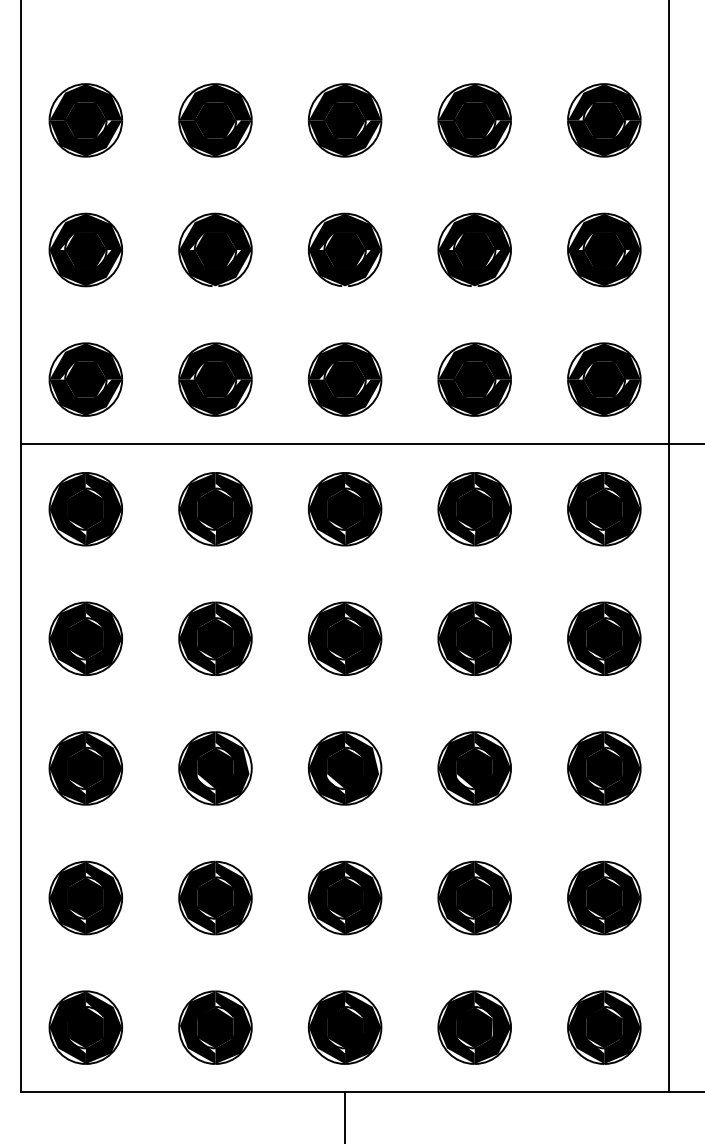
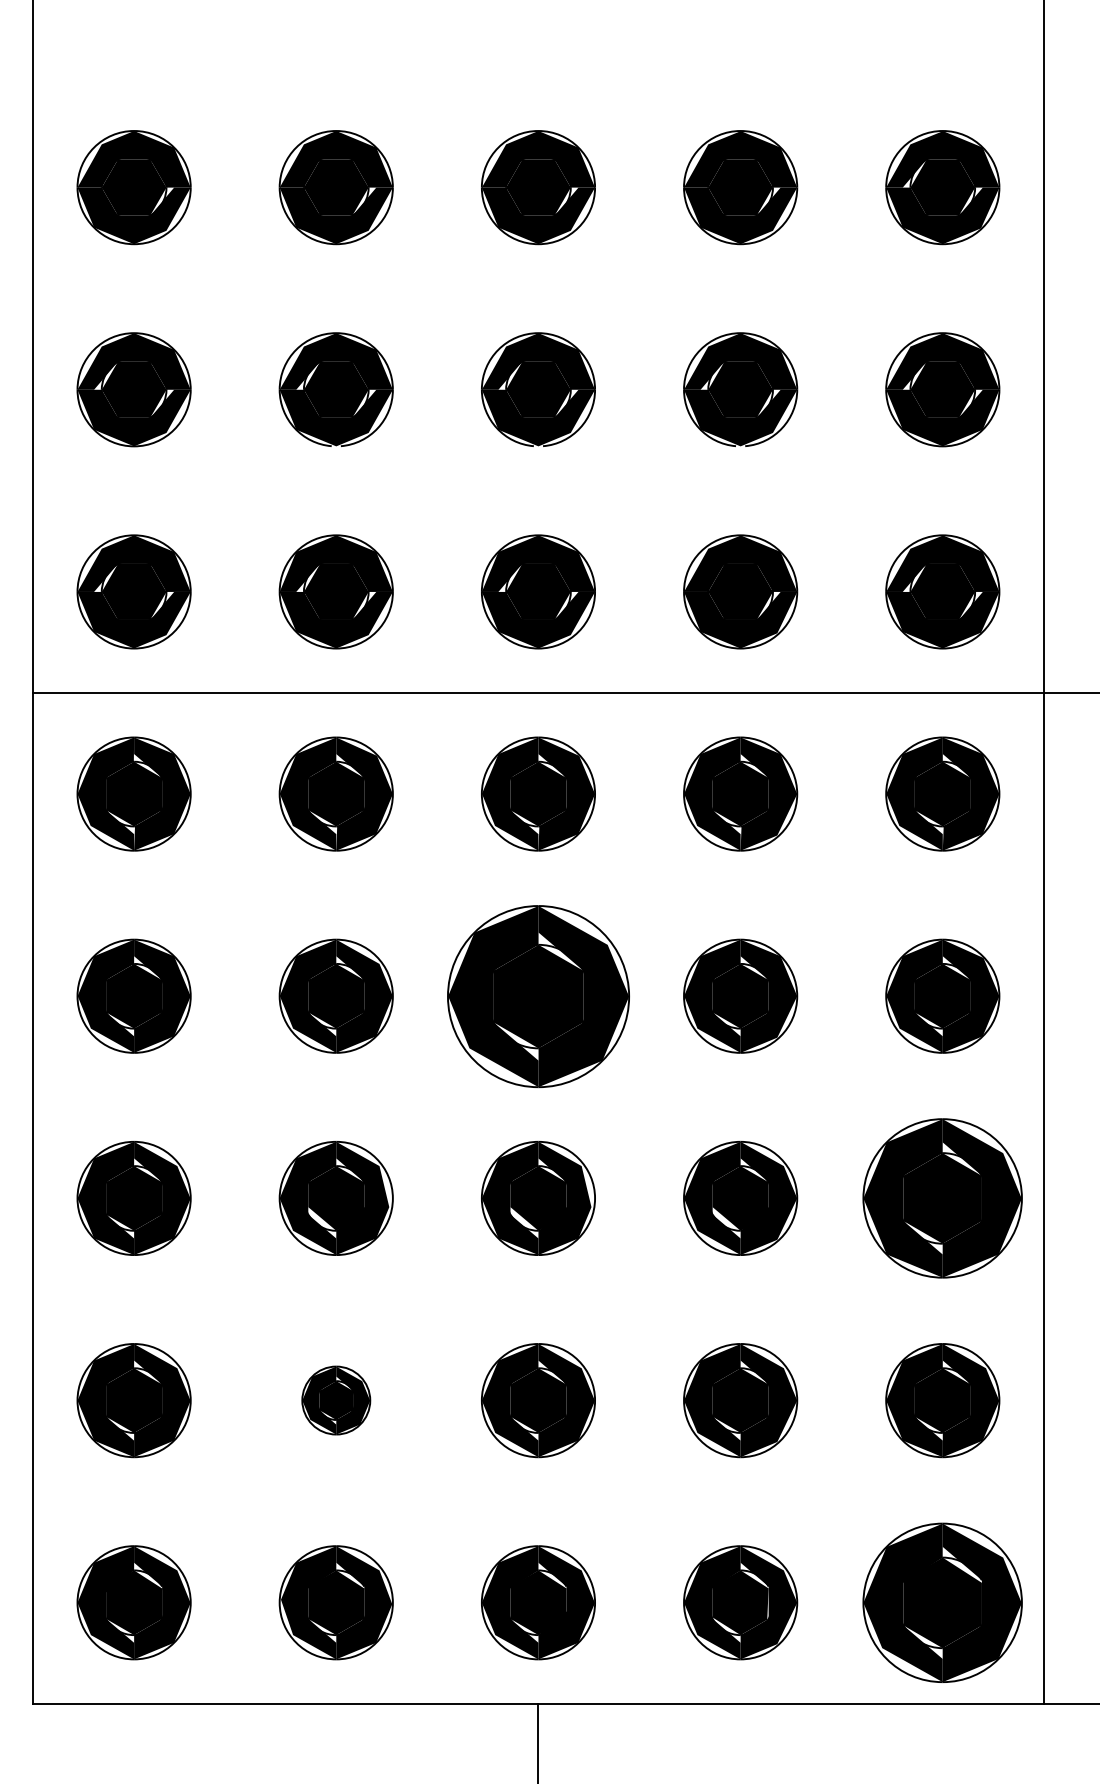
part: (344, 638) -> (537, 995), size x1.6
part: (604, 768) -> (943, 1198), size x1.4
part: (215, 897) -> (336, 1399), size x0.6
part: (604, 1027) -> (943, 1602), size x1.4

